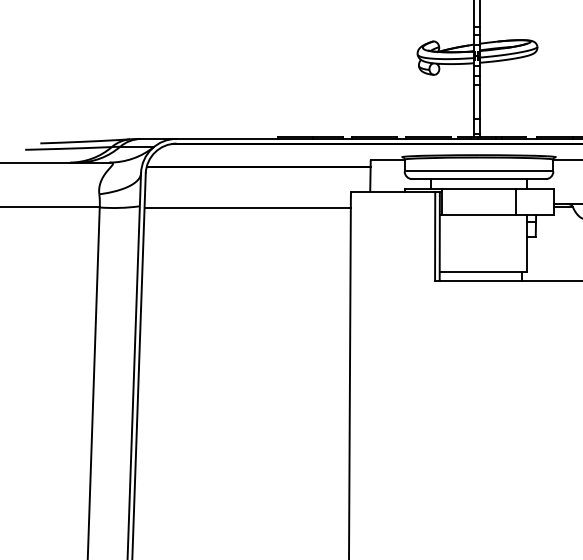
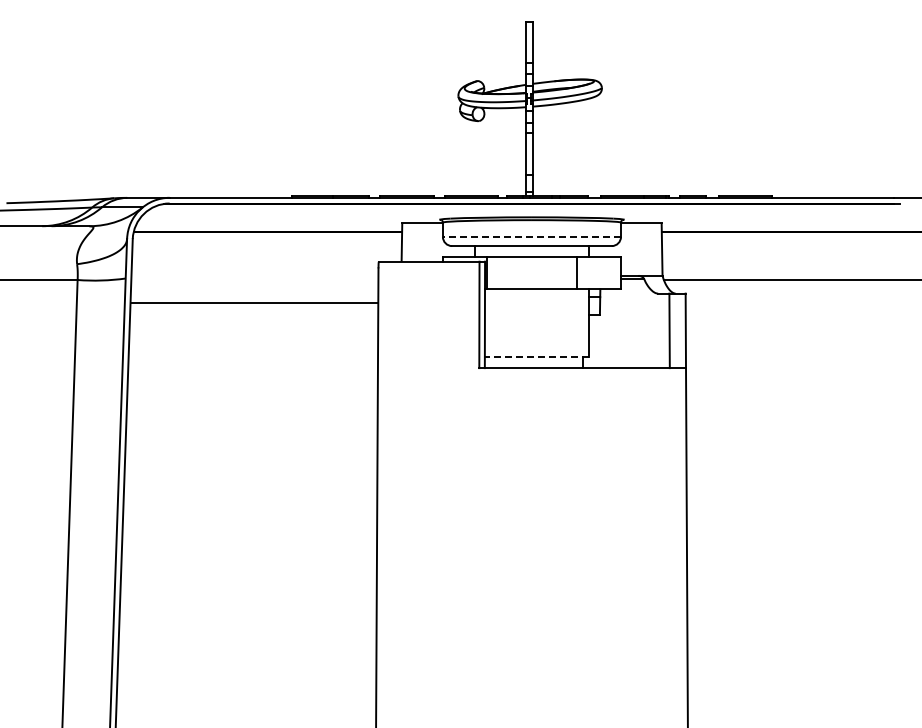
line: (478, 171) -> (531, 236), solid -> dashed
line: (247, 207) -> (254, 303), moved
line: (482, 272) -> (536, 357), solid -> dashed

